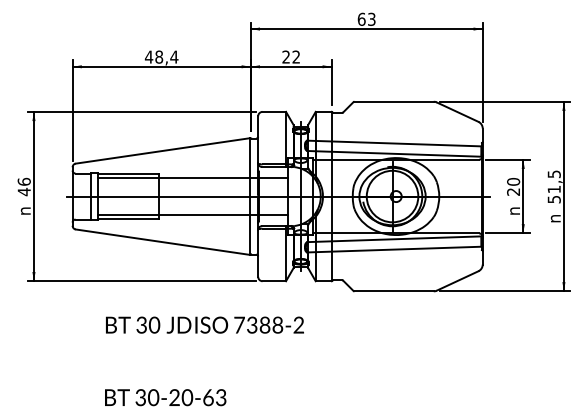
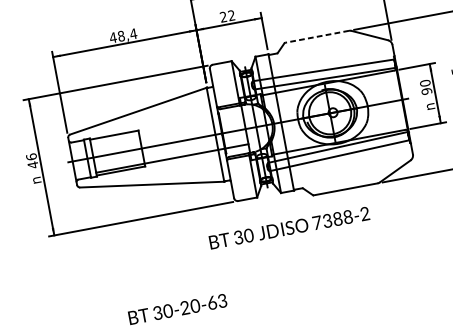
line: (394, 101) -> (317, 36), solid -> dashed
line: (192, 177) -> (166, 128), removed
text: (513, 191) -> (426, 91), 20 -> 90
text: (204, 324) -> (289, 227), moved

